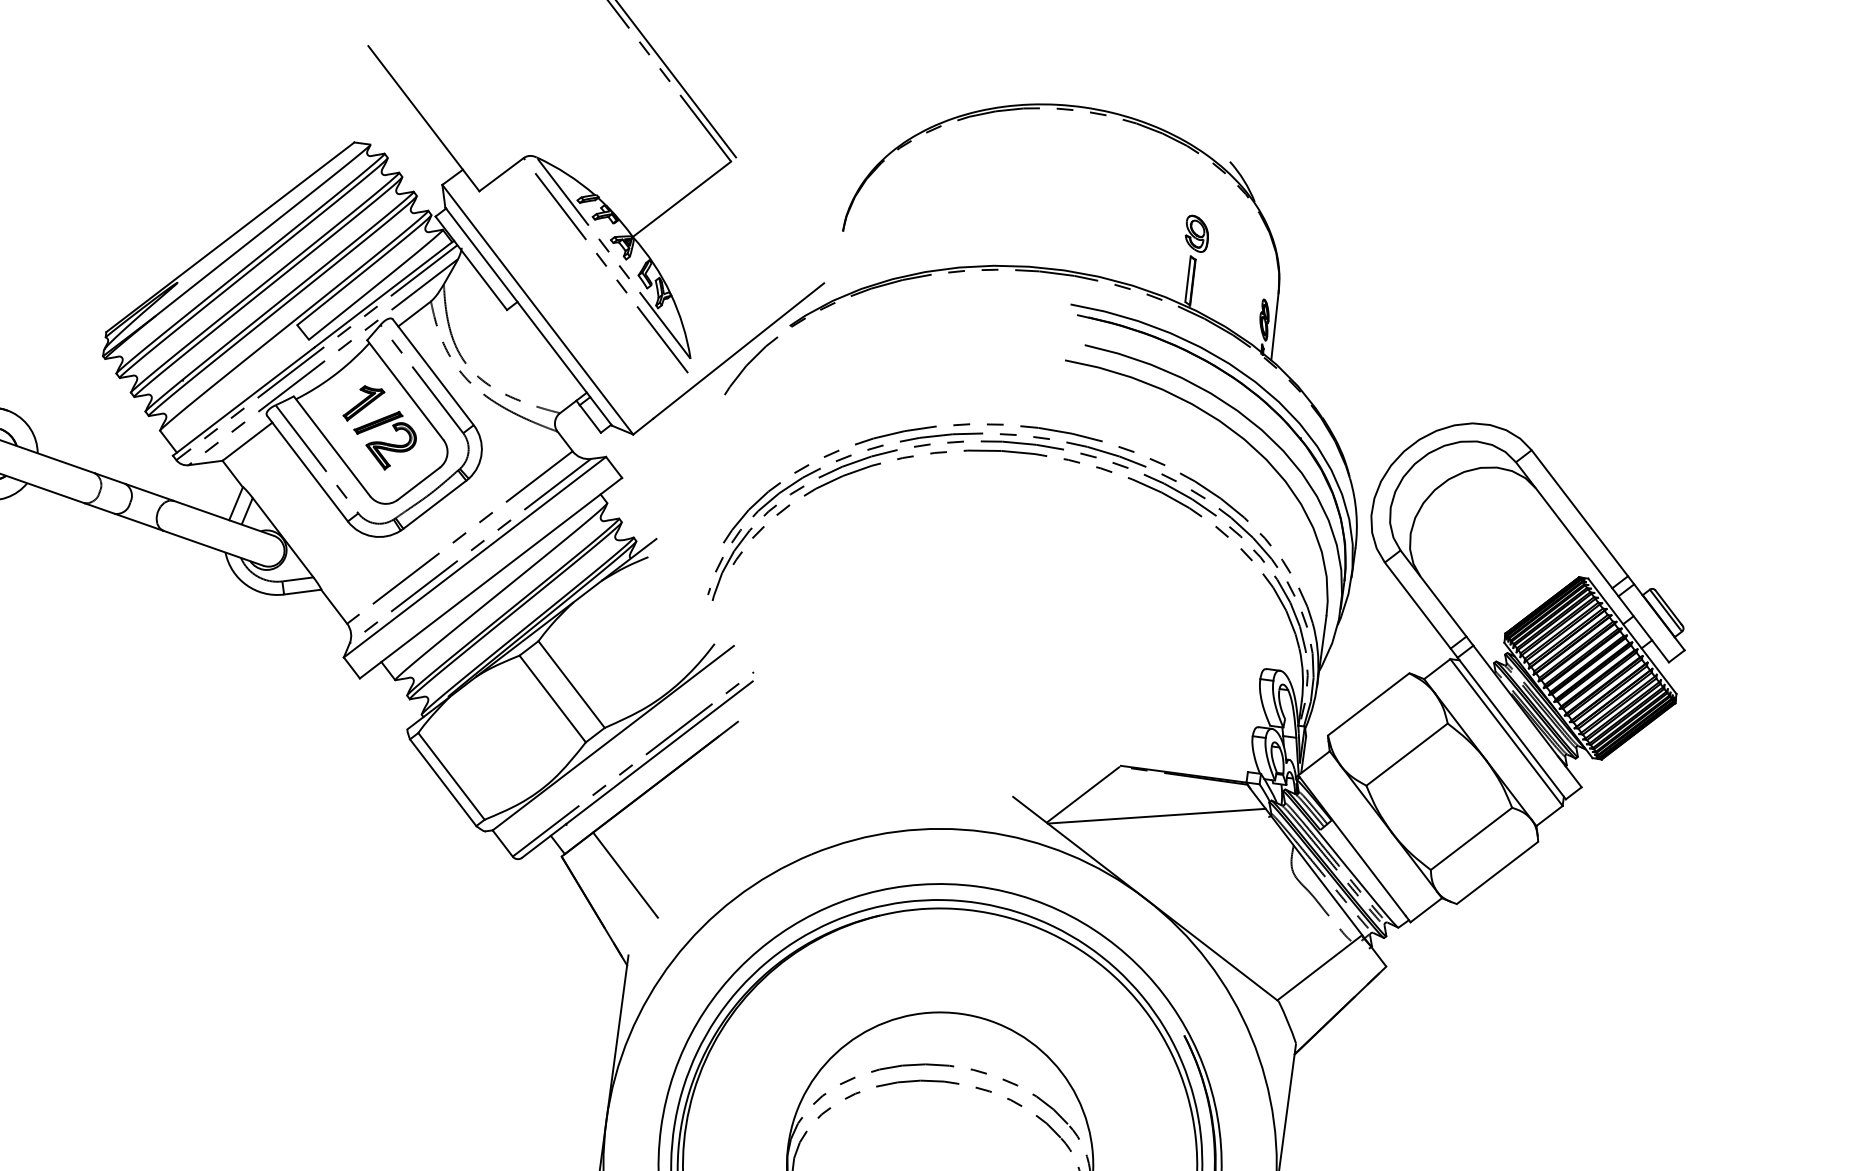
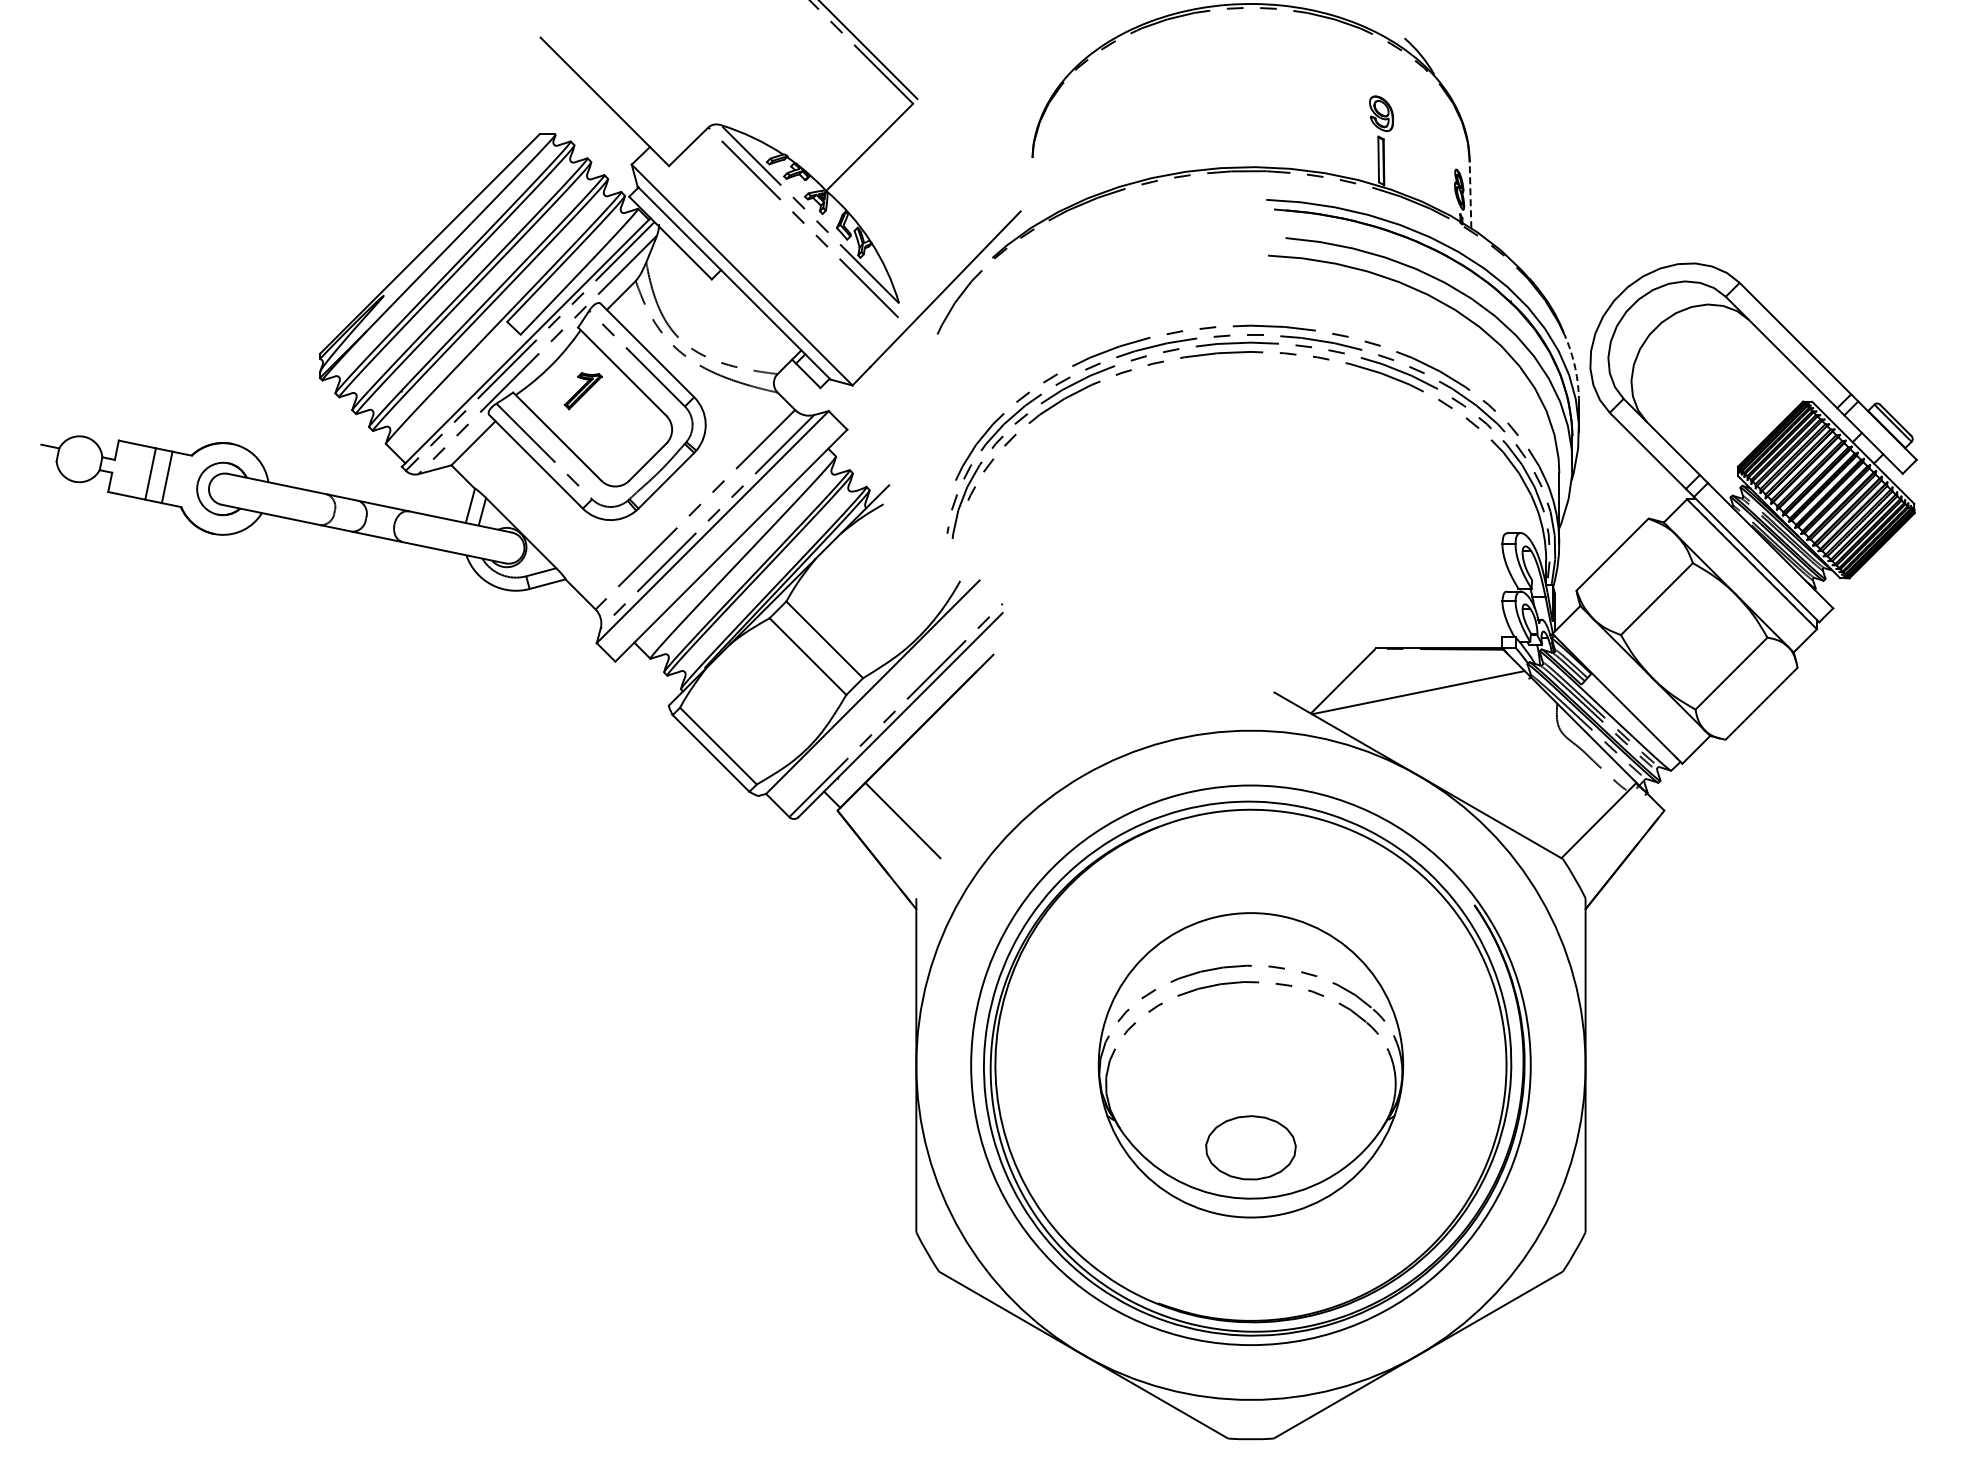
line: (1275, 325) -> (1470, 193), solid -> dashed
part: (384, 439) -> (608, 423), removed
arc: (1356, 513) -> (1575, 368), solid -> dashed

